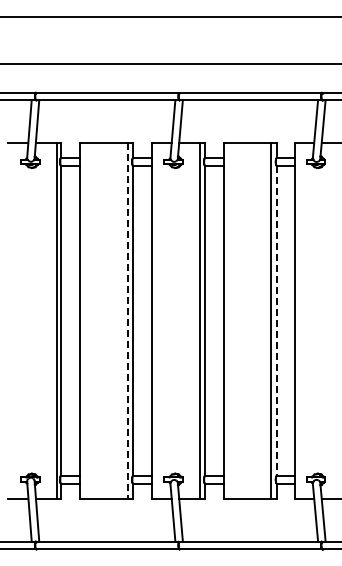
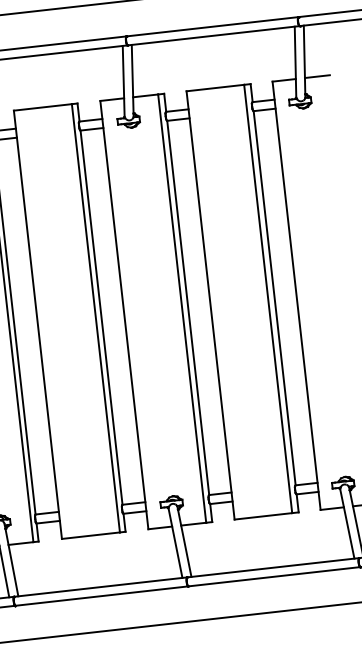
line: (128, 320) -> (96, 317), dashed -> solid
line: (276, 321) -> (274, 299), dashed -> solid

